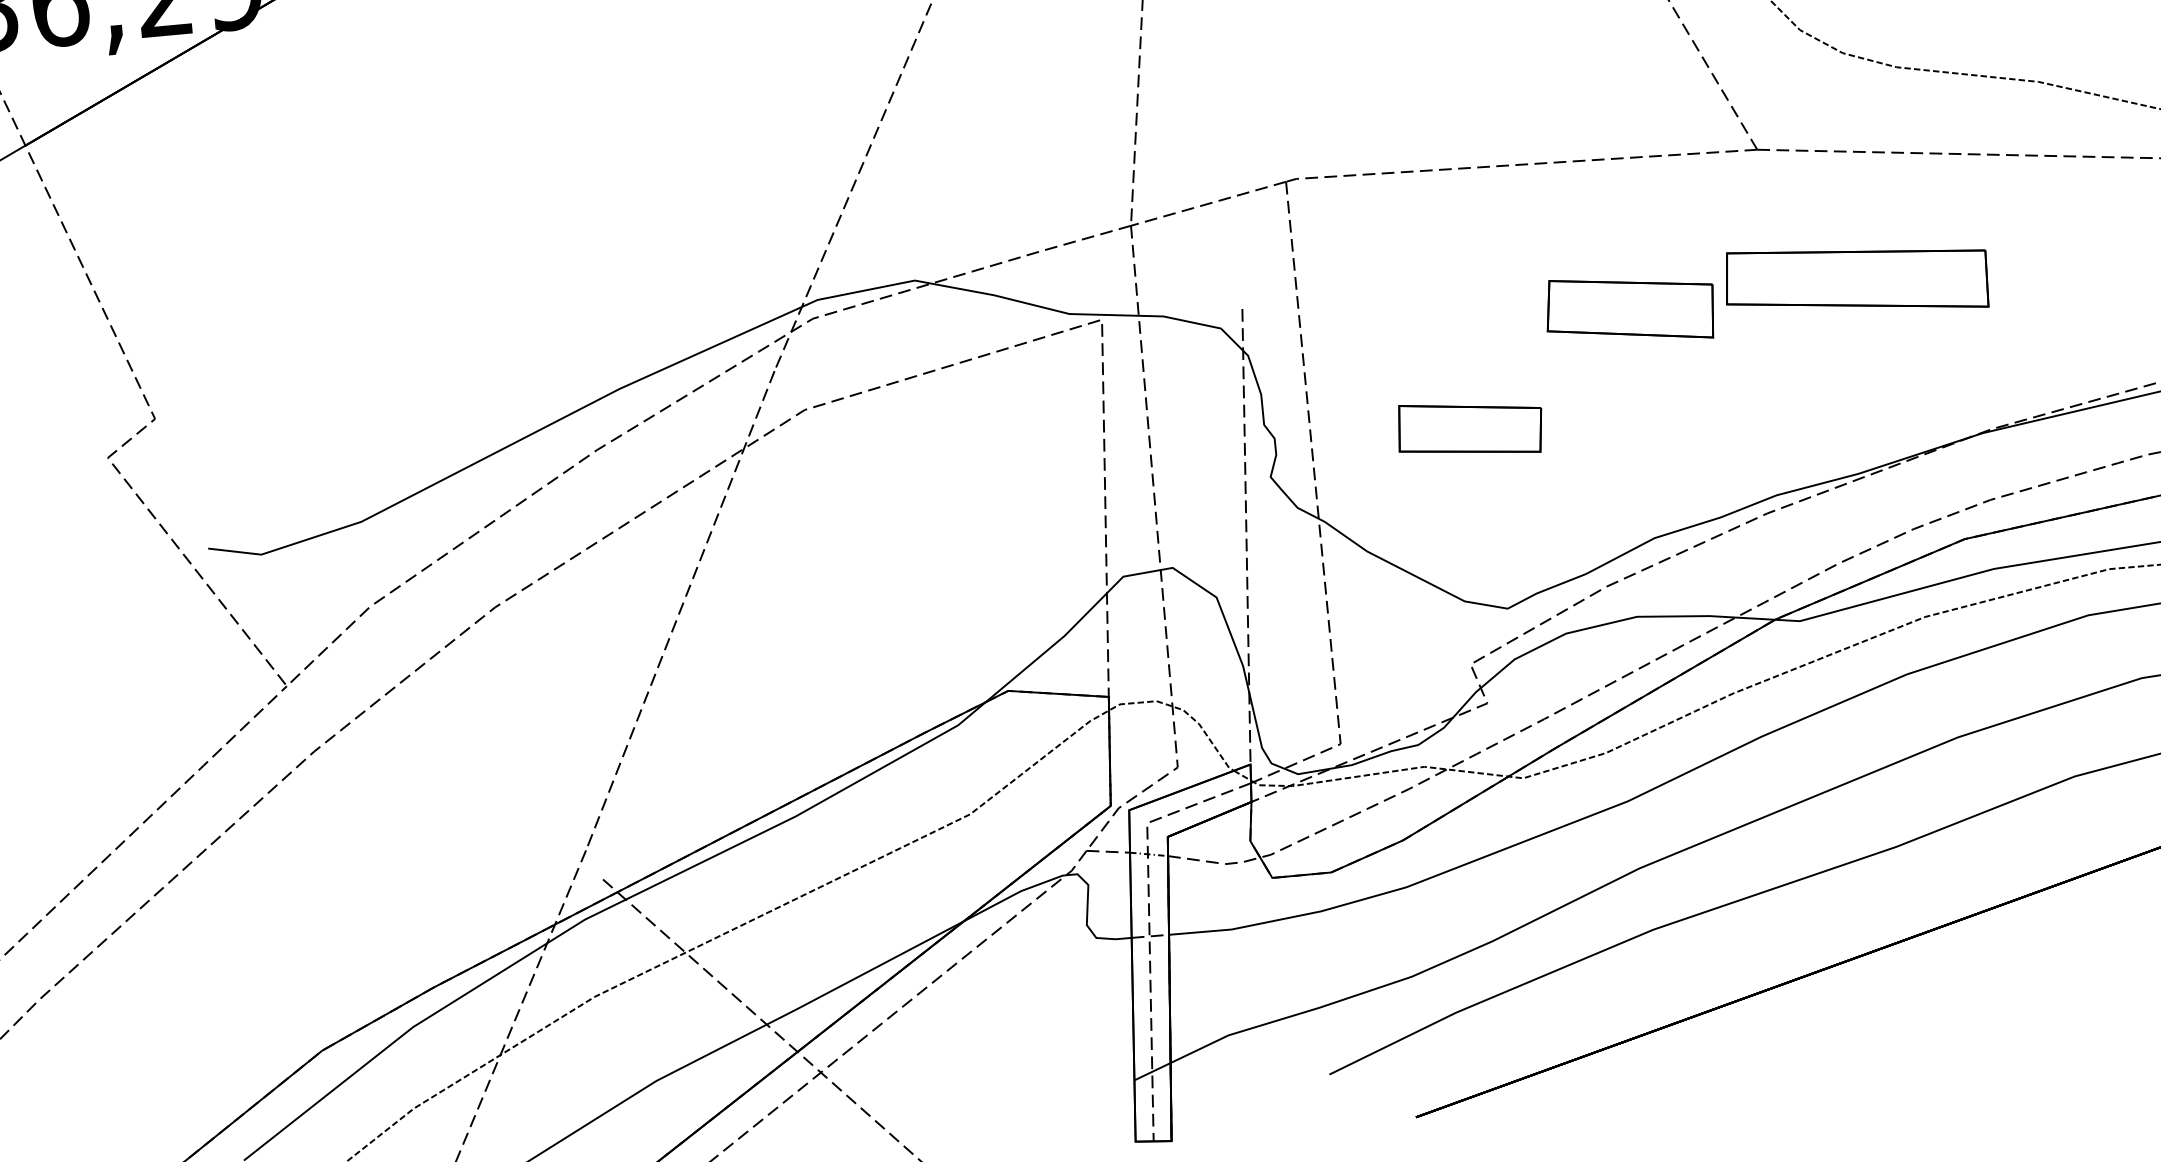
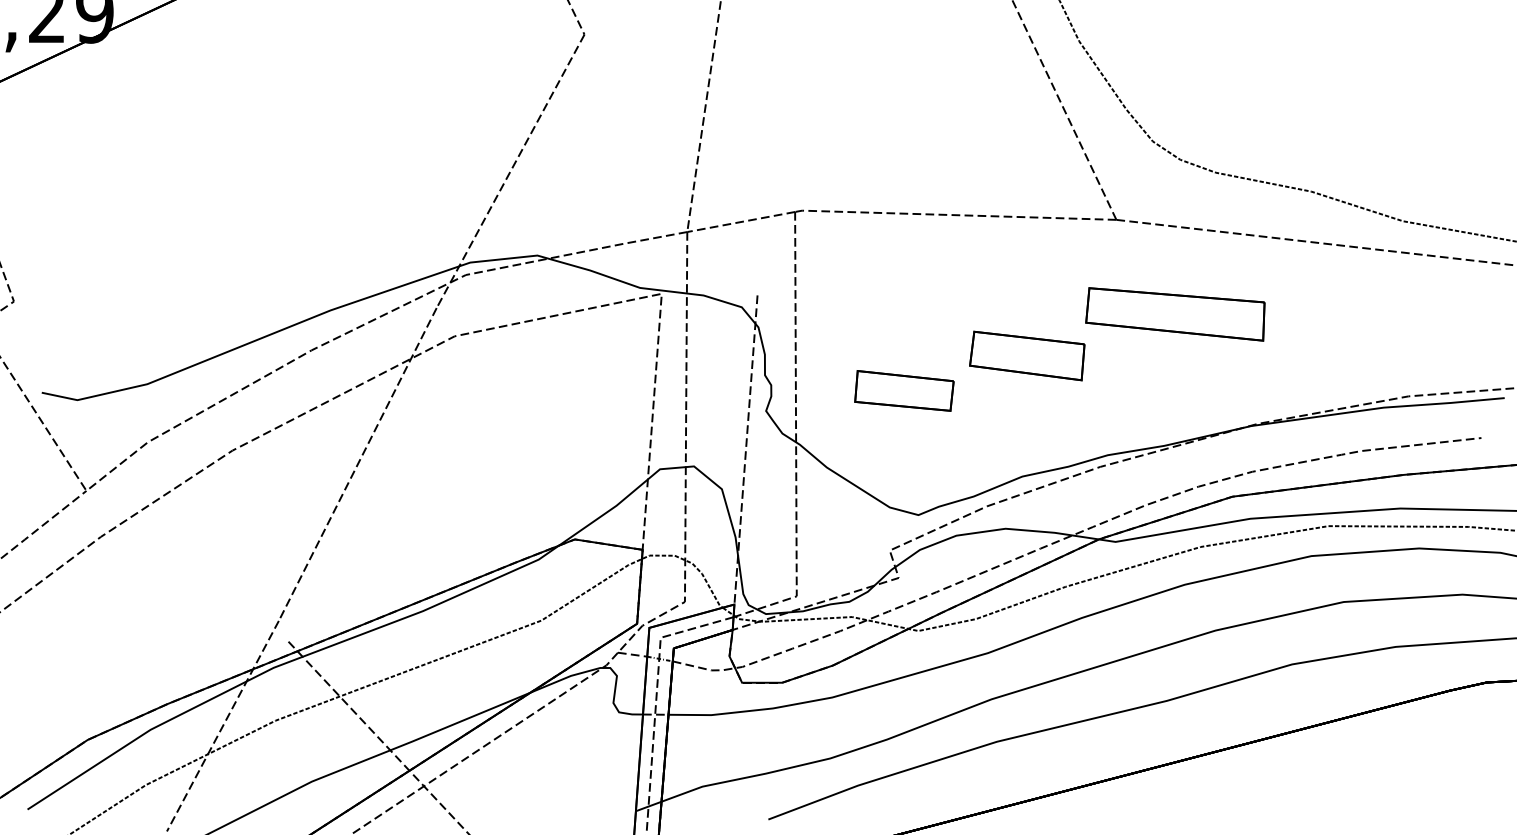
part: (1630, 308) -> (1027, 355), moved

